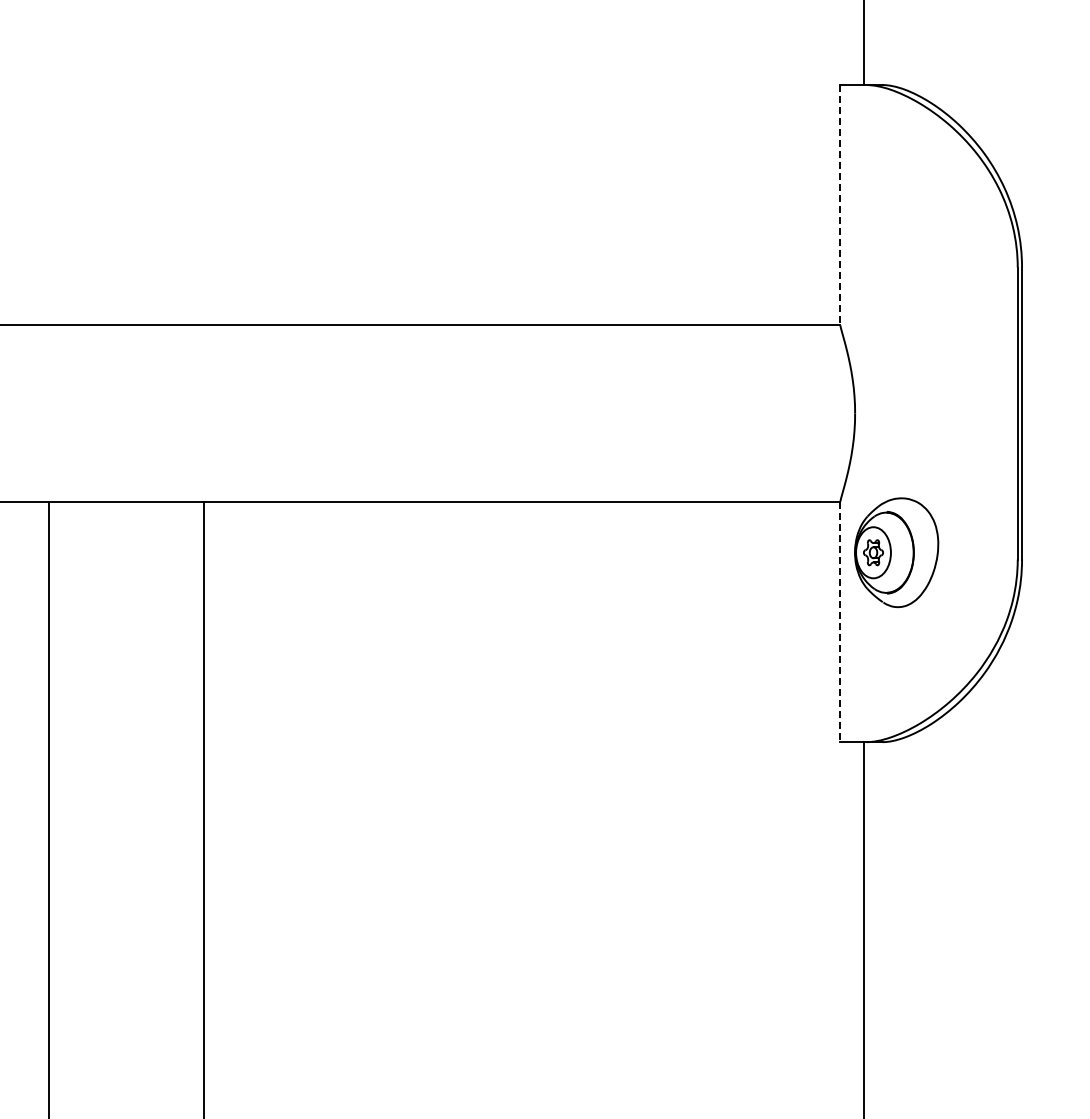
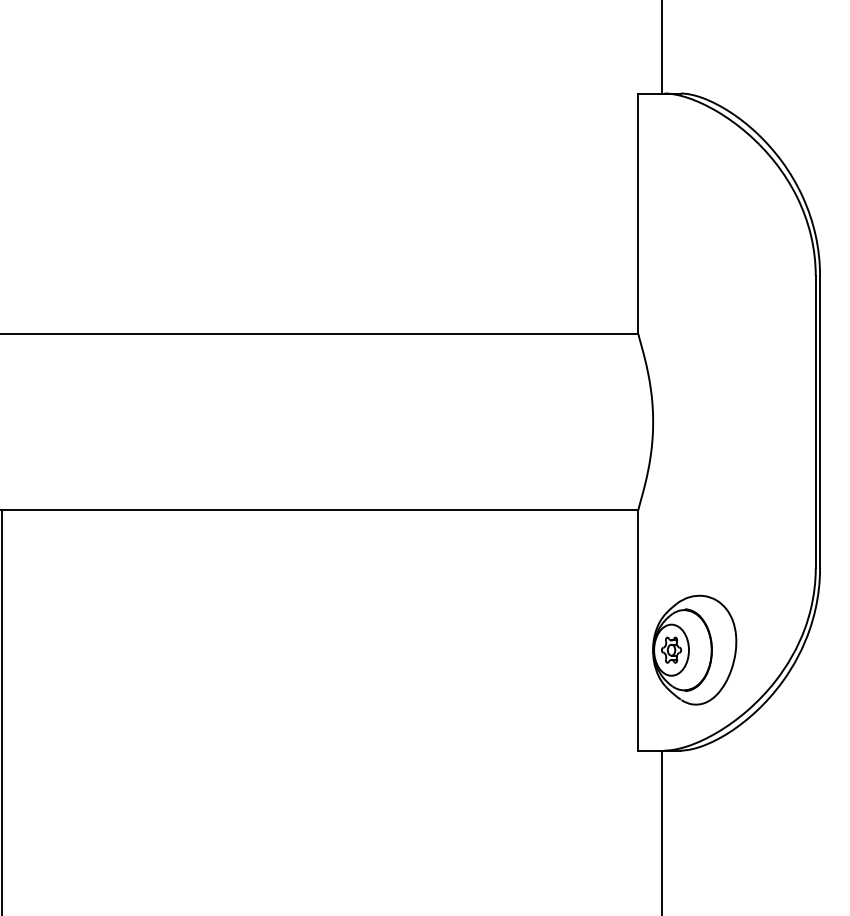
line: (840, 205) -> (638, 213), dashed -> solid
part: (896, 552) -> (694, 649), moved
line: (840, 622) -> (638, 630), dashed -> solid

